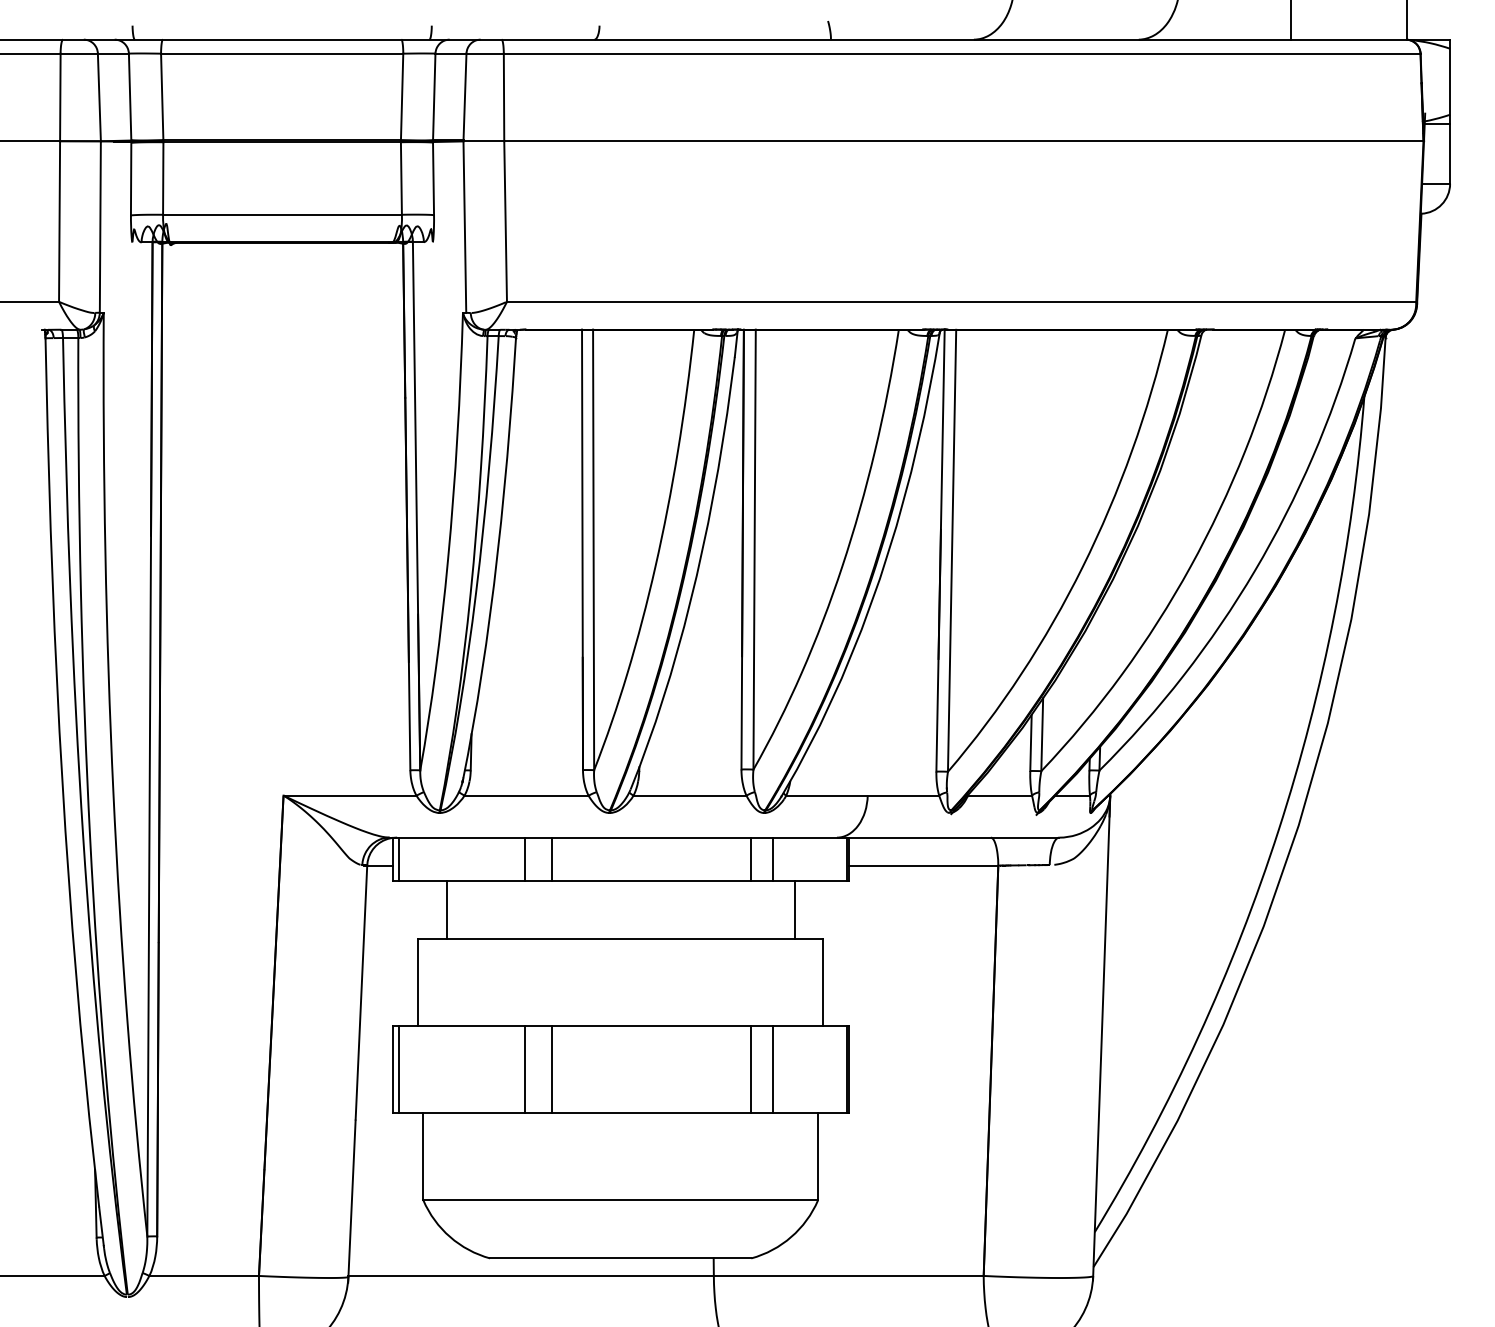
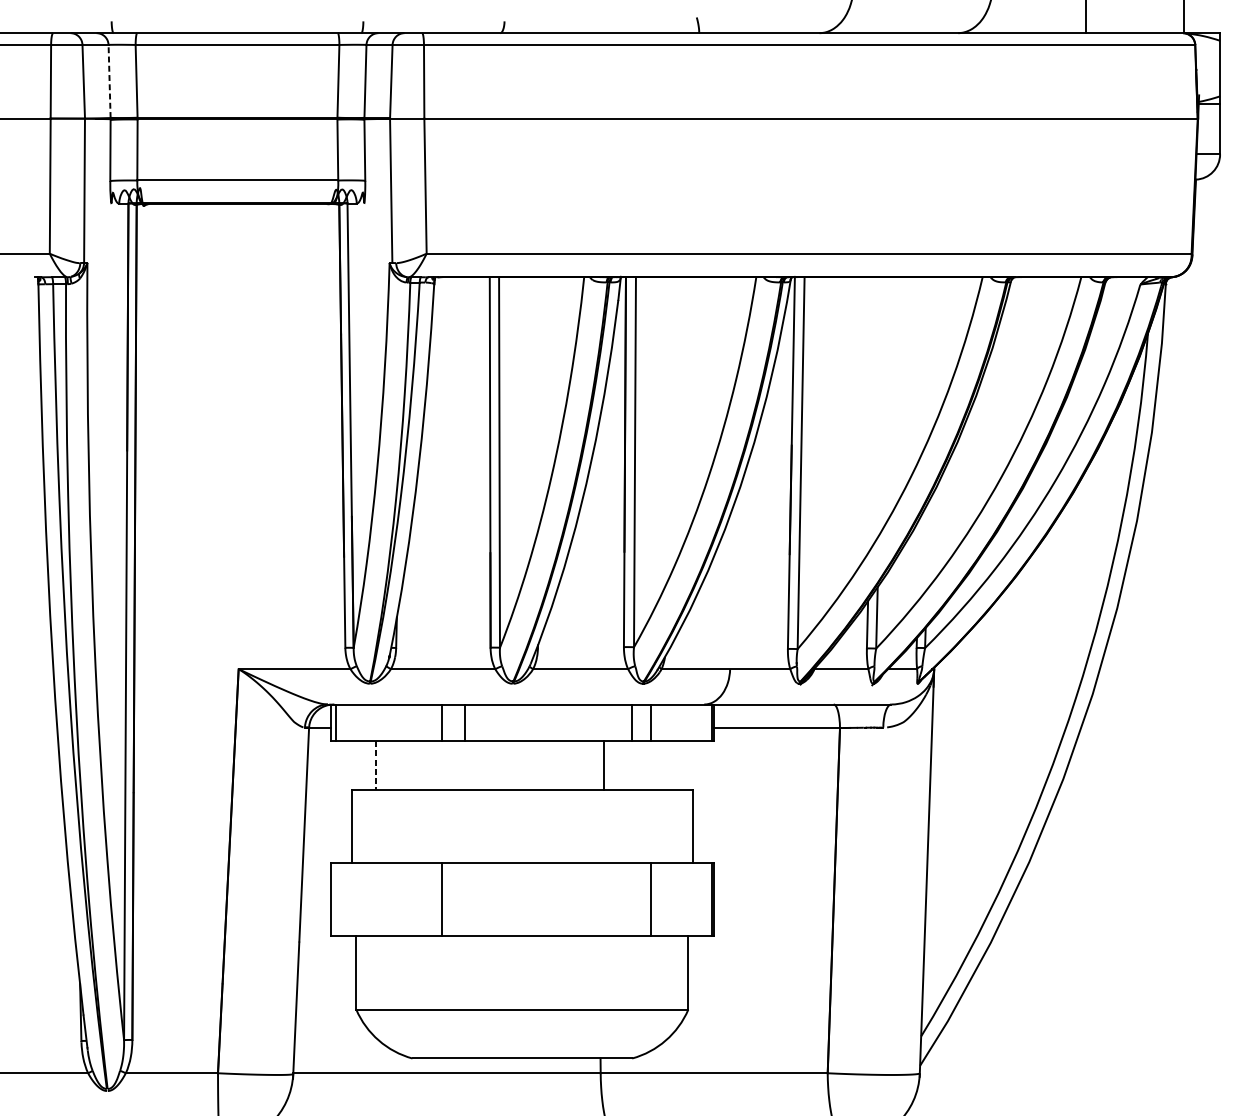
line: (130, 96) -> (109, 80), solid -> dashed
line: (446, 910) -> (375, 765), solid -> dashed
line: (794, 910) -> (603, 765), moved
line: (399, 1069) -> (336, 899), removed
line: (552, 1069) -> (464, 899), removed
line: (750, 1069) -> (631, 899), removed

